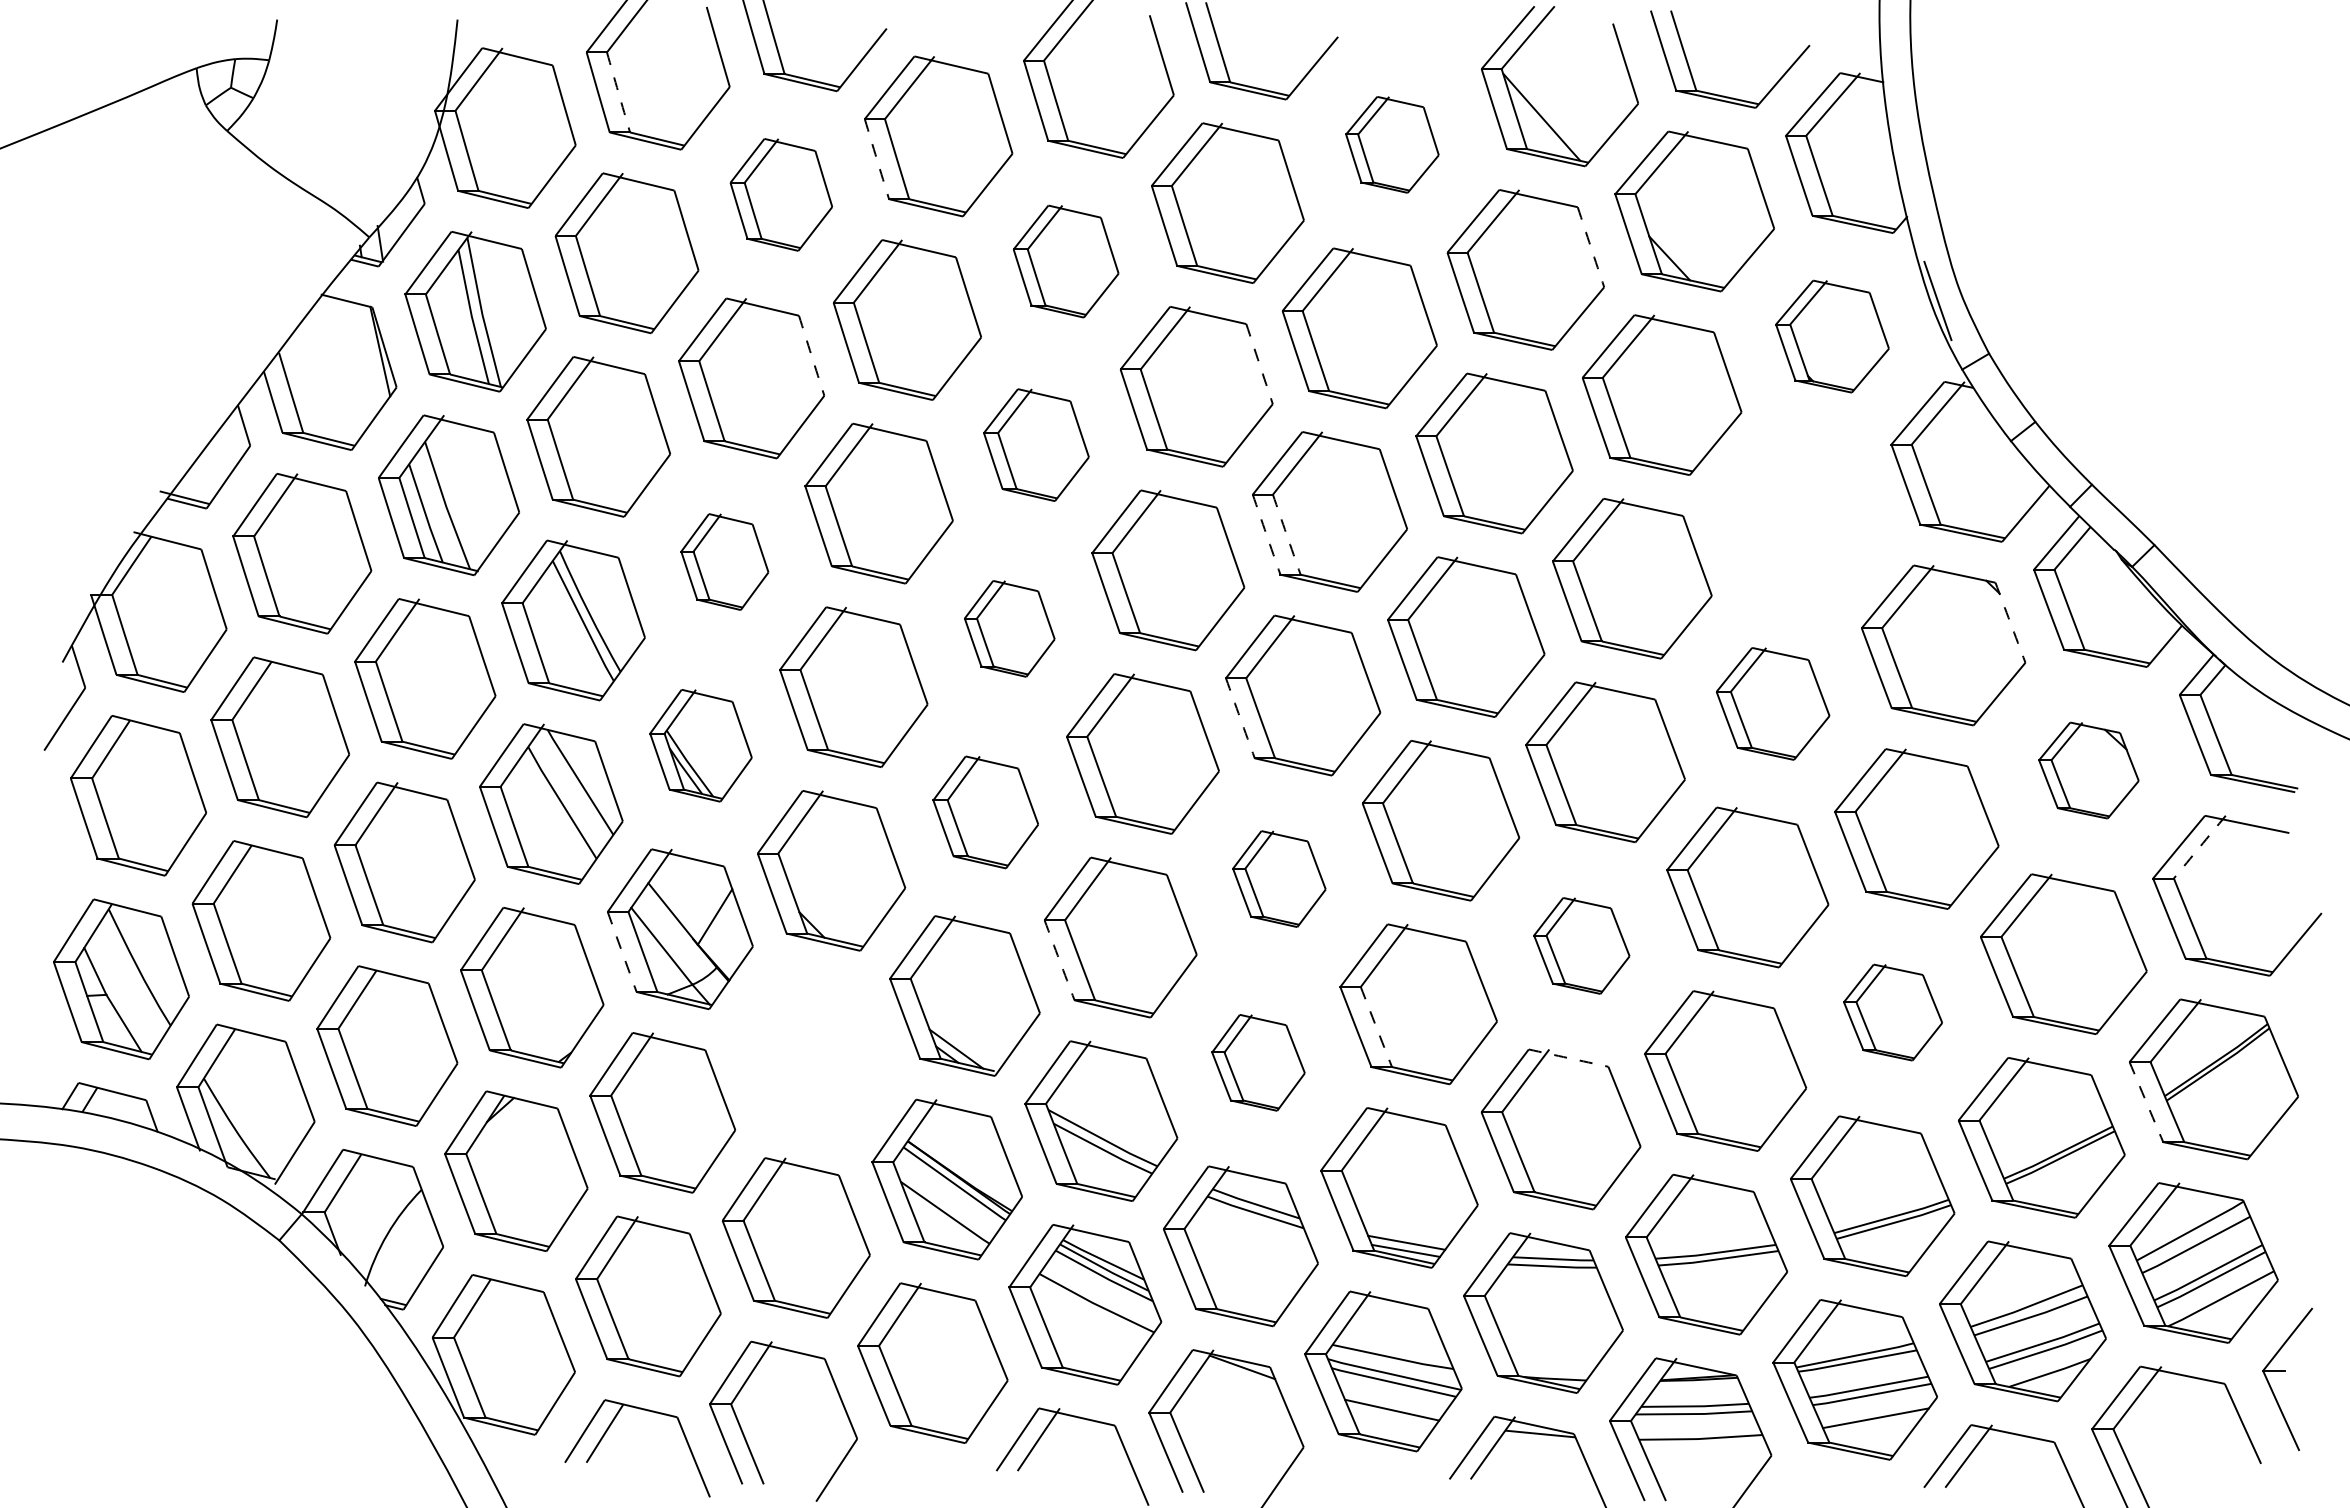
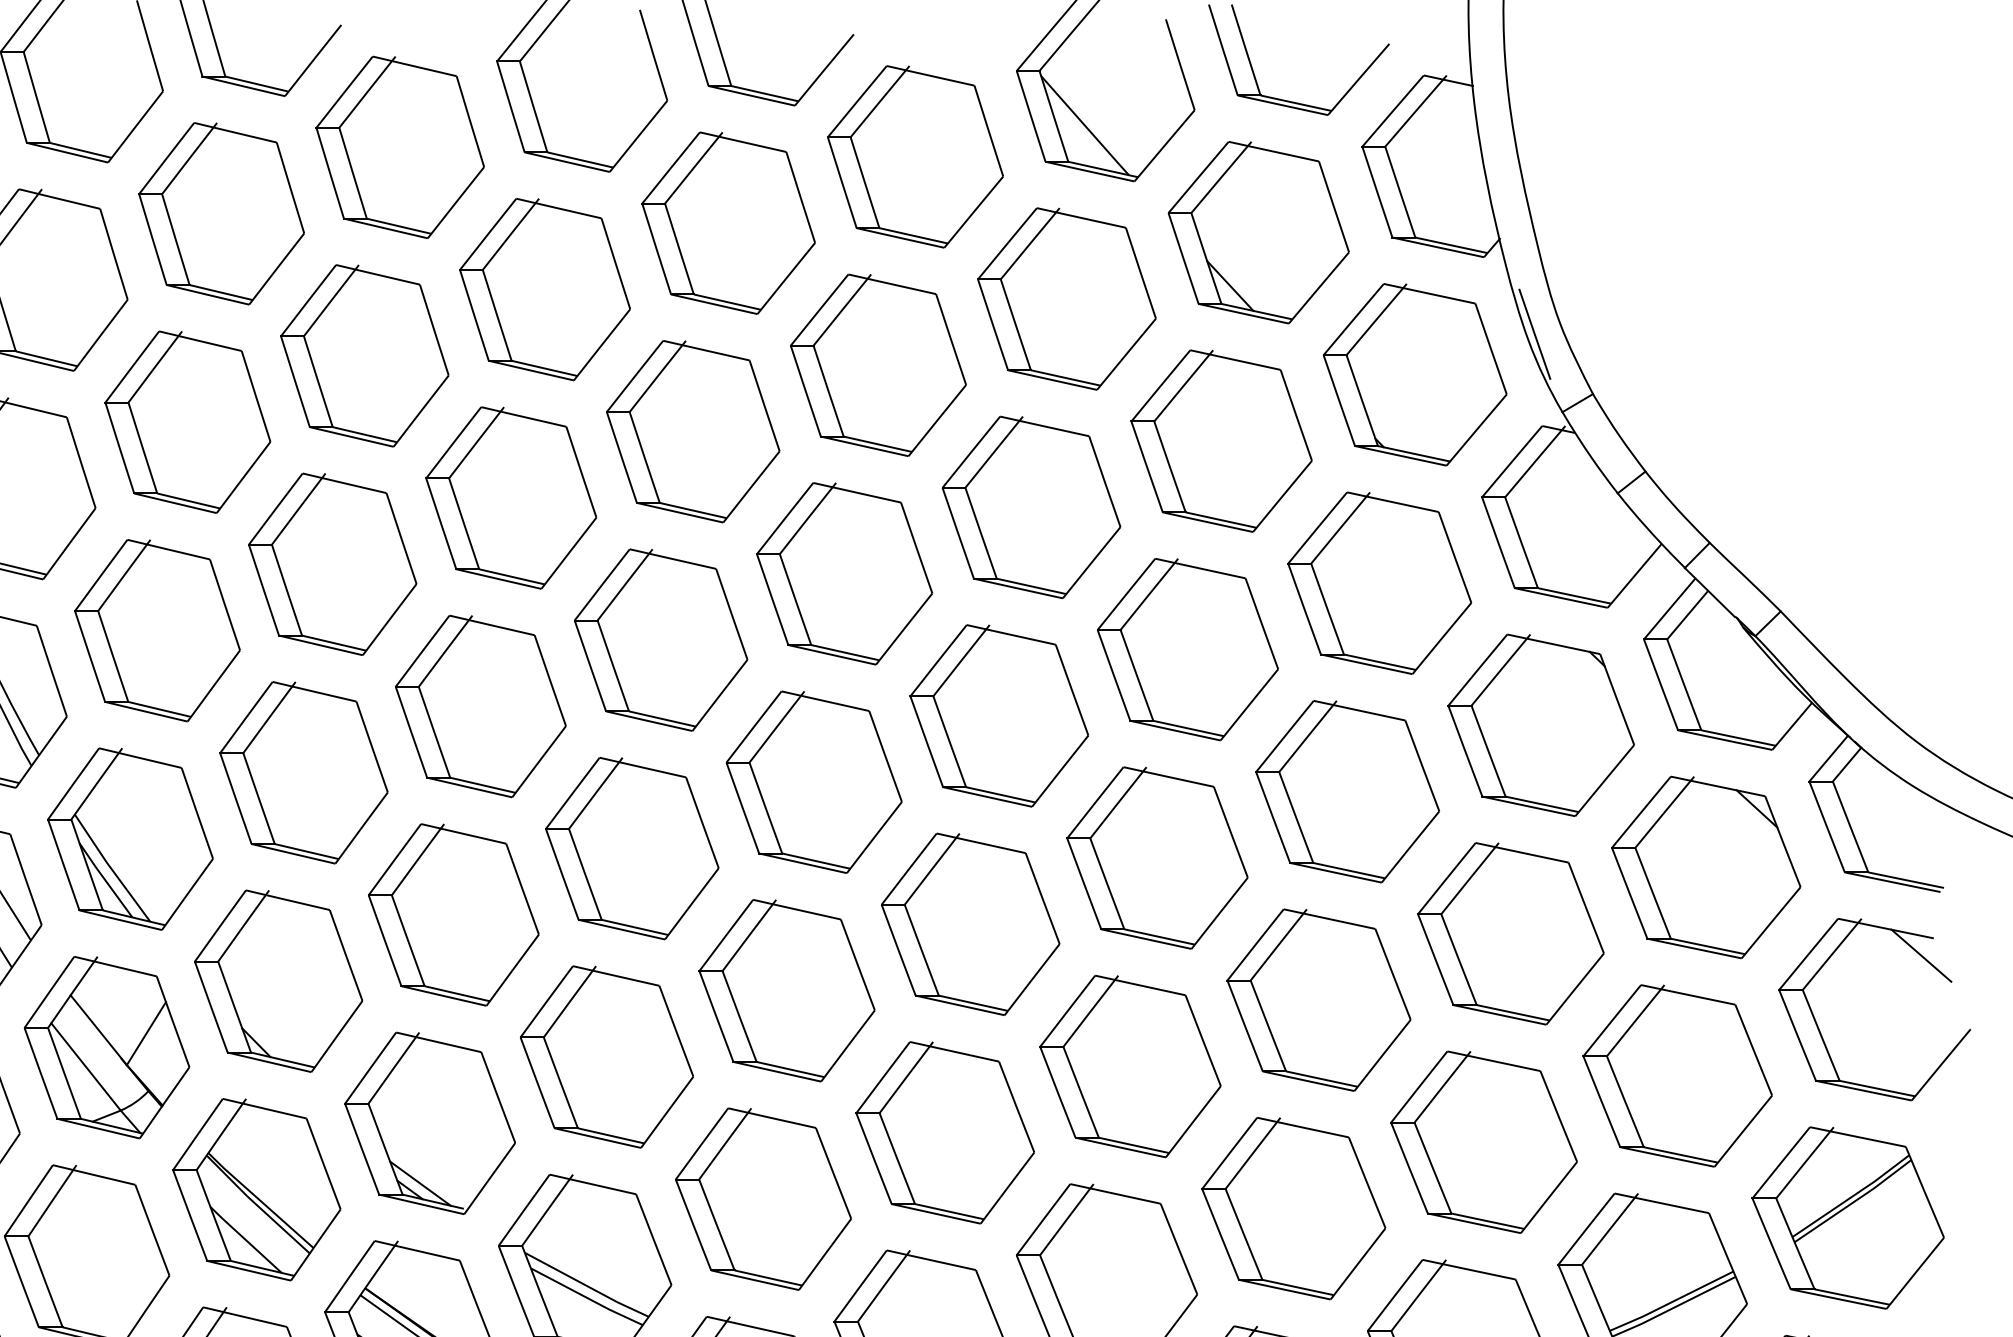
arc: (618, 92) -> (36, 97), dashed -> solid
part: (1392, 144) -> (915, 156), size x1.67
arc: (876, 159) -> (329, 173), dashed -> solid
part: (781, 194) -> (221, 213), size x1.43
arc: (1590, 247) -> (1140, 273), dashed -> solid
part: (1065, 261) -> (544, 289), size x1.43
part: (1832, 336) -> (1415, 374), size x1.43
arc: (811, 355) -> (255, 396), dashed -> solid
arc: (1259, 364) -> (764, 406), dashed -> solid
part: (1036, 444) -> (511, 497), size x1.43
part: (1801, 520) -> (1379, 583), added
arc: (1266, 534) -> (772, 599), dashed -> solid
arc: (1286, 534) -> (795, 599), dashed -> solid
part: (724, 561) -> (157, 630), size x1.67
arc: (2010, 622) -> (1617, 699), dashed -> solid
part: (1009, 628) -> (480, 706), size x1.67
part: (1772, 703) -> (1347, 791), size x1.43
arc: (1240, 718) -> (742, 808), dashed -> solid
part: (700, 745) -> (129, 838), size x1.43
part: (2088, 770) -> (1705, 867), size x1.67
part: (985, 812) -> (453, 915), size x1.43
arc: (2199, 847) -> (1831, 954), dashed -> solid
line: (2278, 848) -> (1921, 955), added
part: (1279, 878) -> (787, 989), size x1.67
part: (1581, 945) -> (1130, 1066), size x1.67
arc: (622, 952) -> (41, 1073), dashed -> solid
arc: (1059, 960) -> (537, 1083), dashed -> solid
part: (1892, 1012) -> (1483, 1142), size x1.67
arc: (1376, 1027) -> (897, 1159), dashed -> solid
part: (811, 1054) -> (255, 1189), added
arc: (1568, 1058) -> (1115, 1194), dashed -> solid
part: (1258, 1062) -> (763, 1198), size x1.67
arc: (2146, 1102) -> (1771, 1244), dashed -> solid

